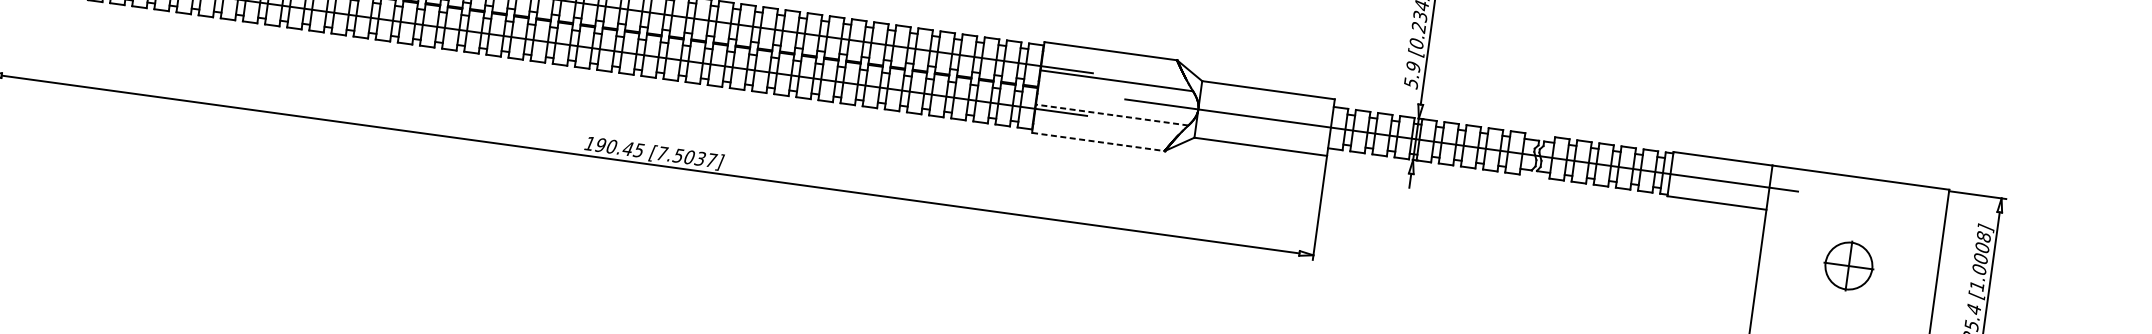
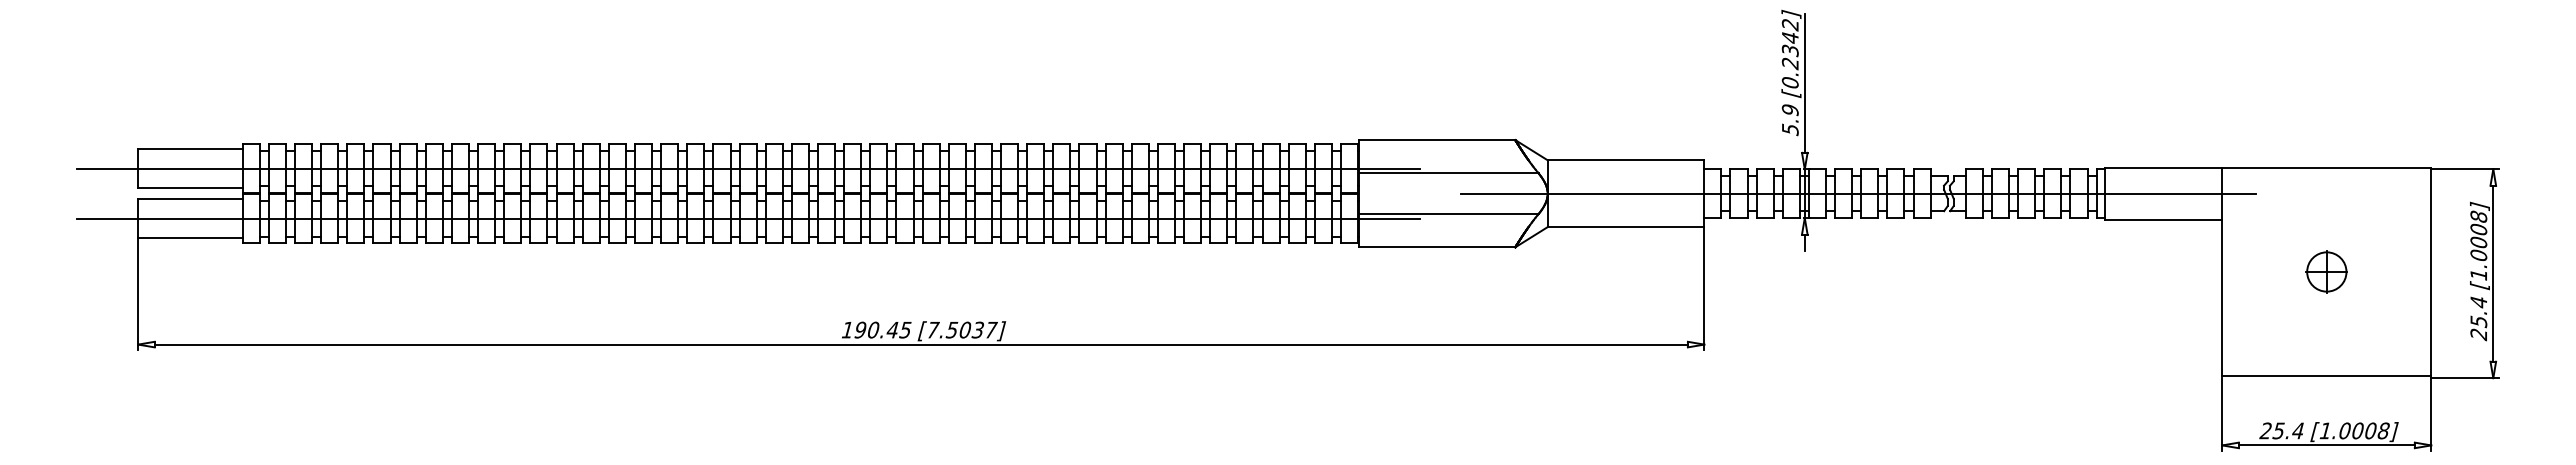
line: (1112, 114) -> (1448, 213), dashed -> solid
line: (1098, 142) -> (1437, 247), dashed -> solid
part: (1848, 265) -> (2326, 271), size x0.71

